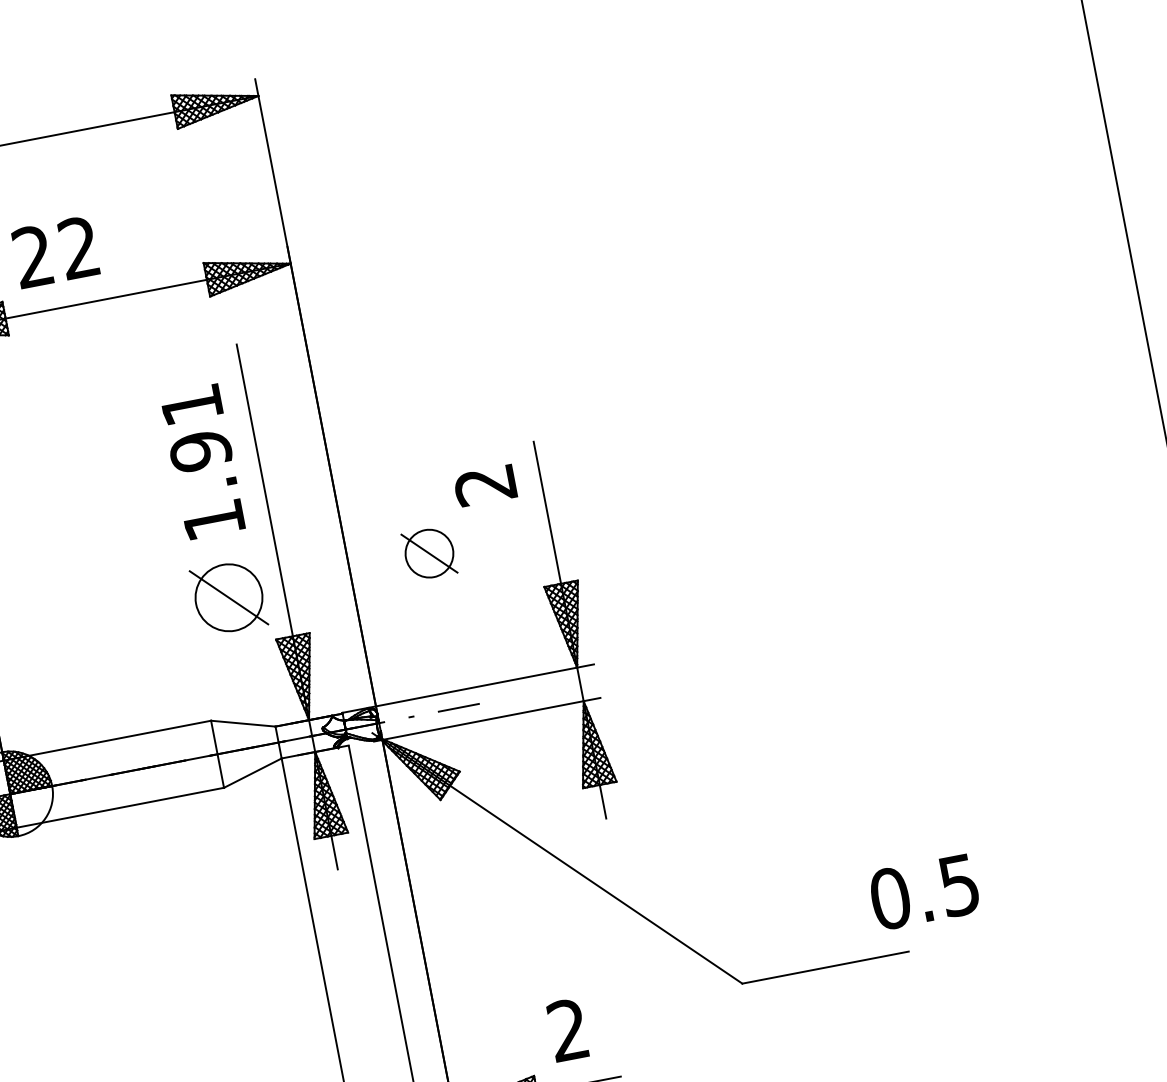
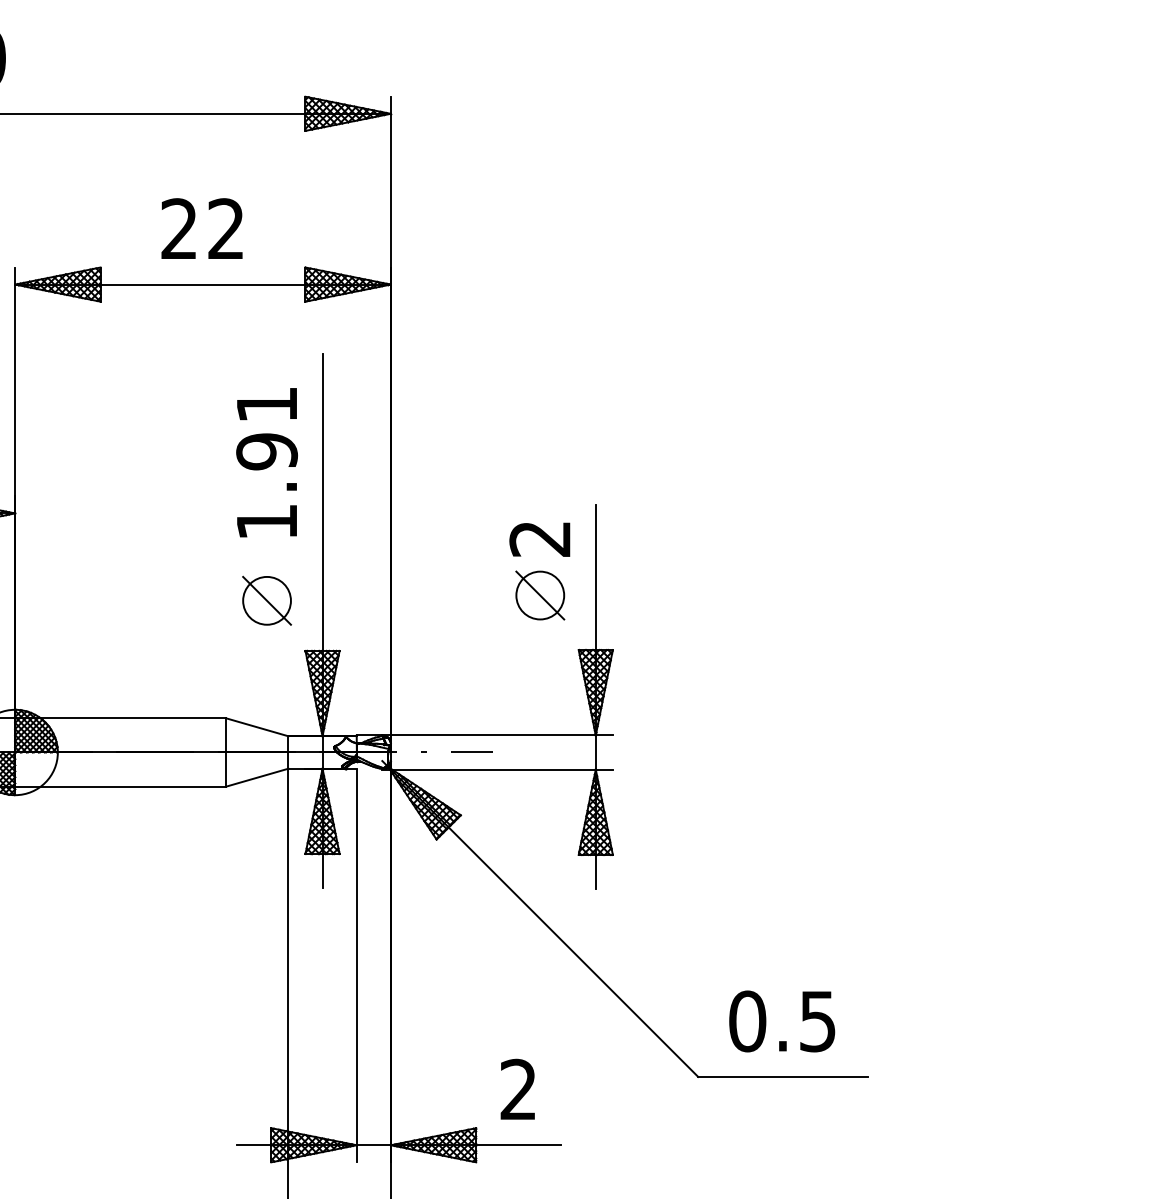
text: (54, 251) -> (201, 228), moved
part: (429, 553) -> (540, 595), moved
part: (228, 597) -> (266, 600), size x0.71
text: (924, 892) -> (782, 1021), moved

